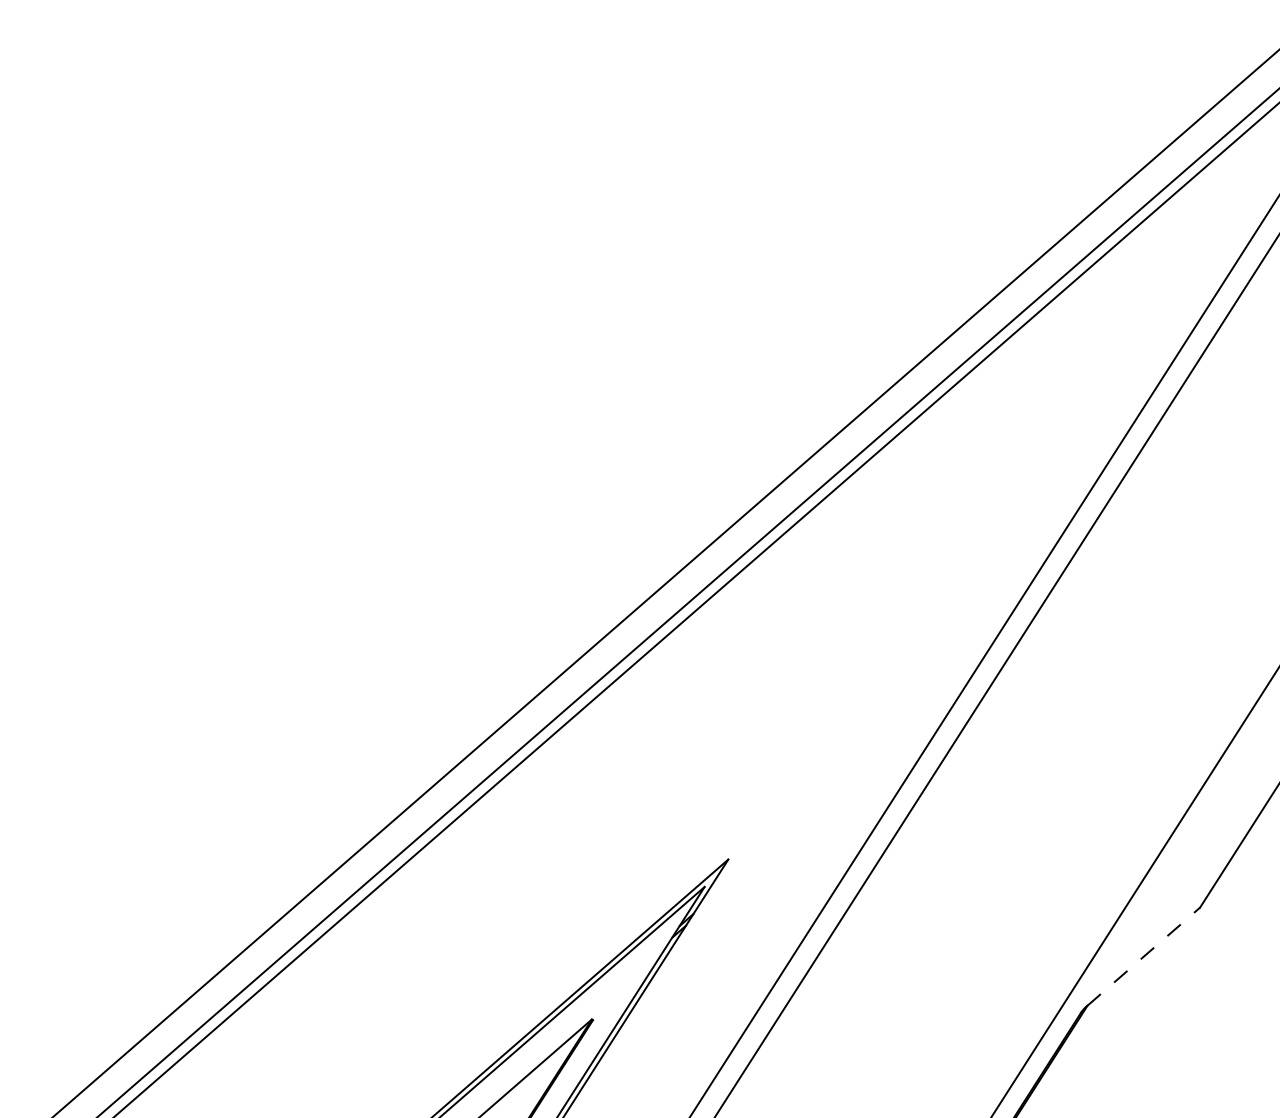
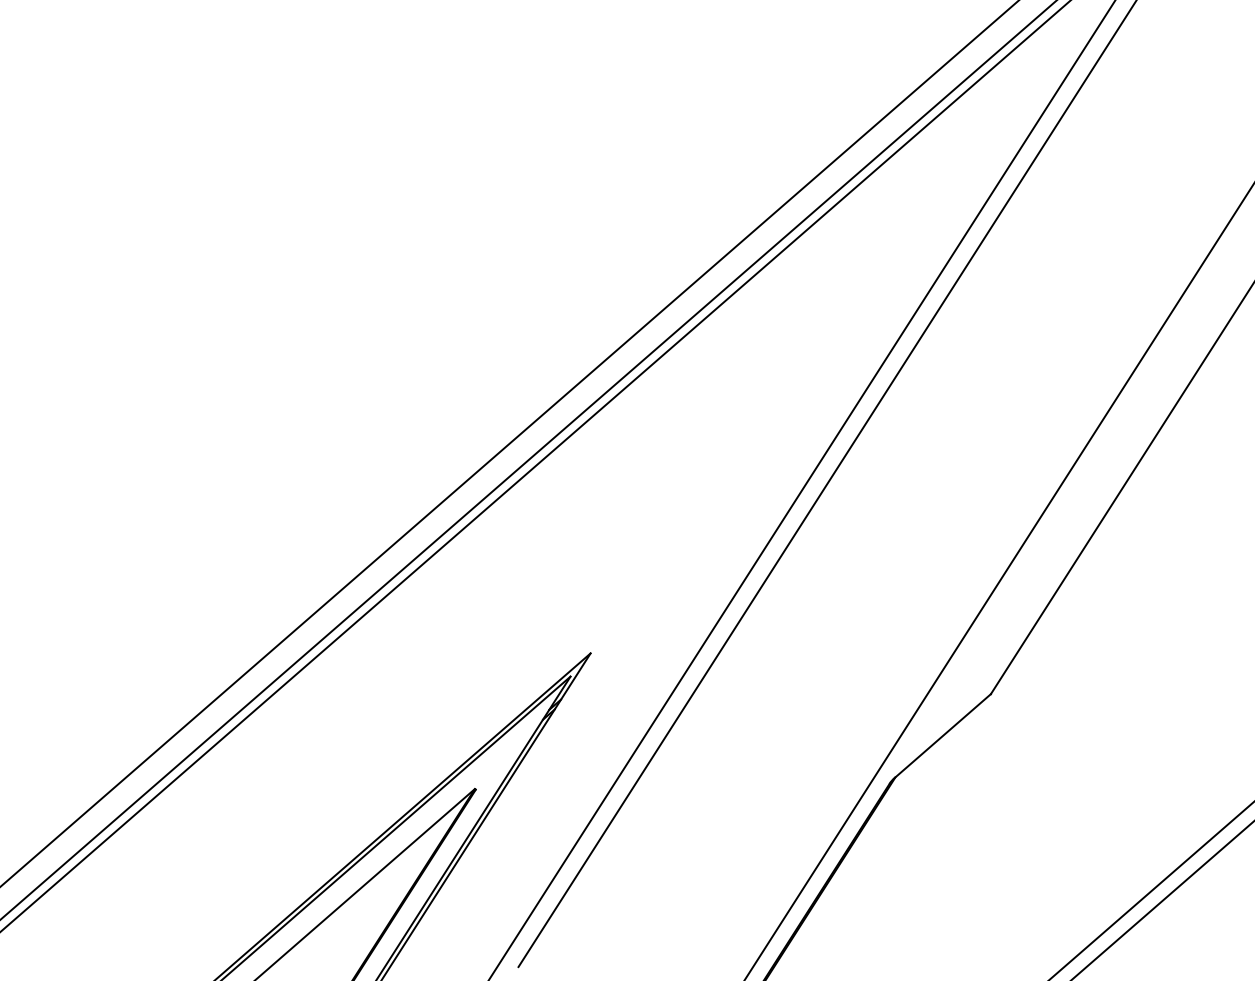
line: (1144, 956) -> (943, 735), dashed -> solid

